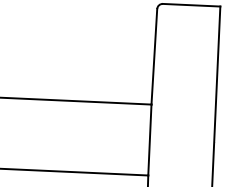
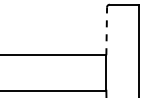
line: (153, 57) -> (106, 31), solid -> dashed

